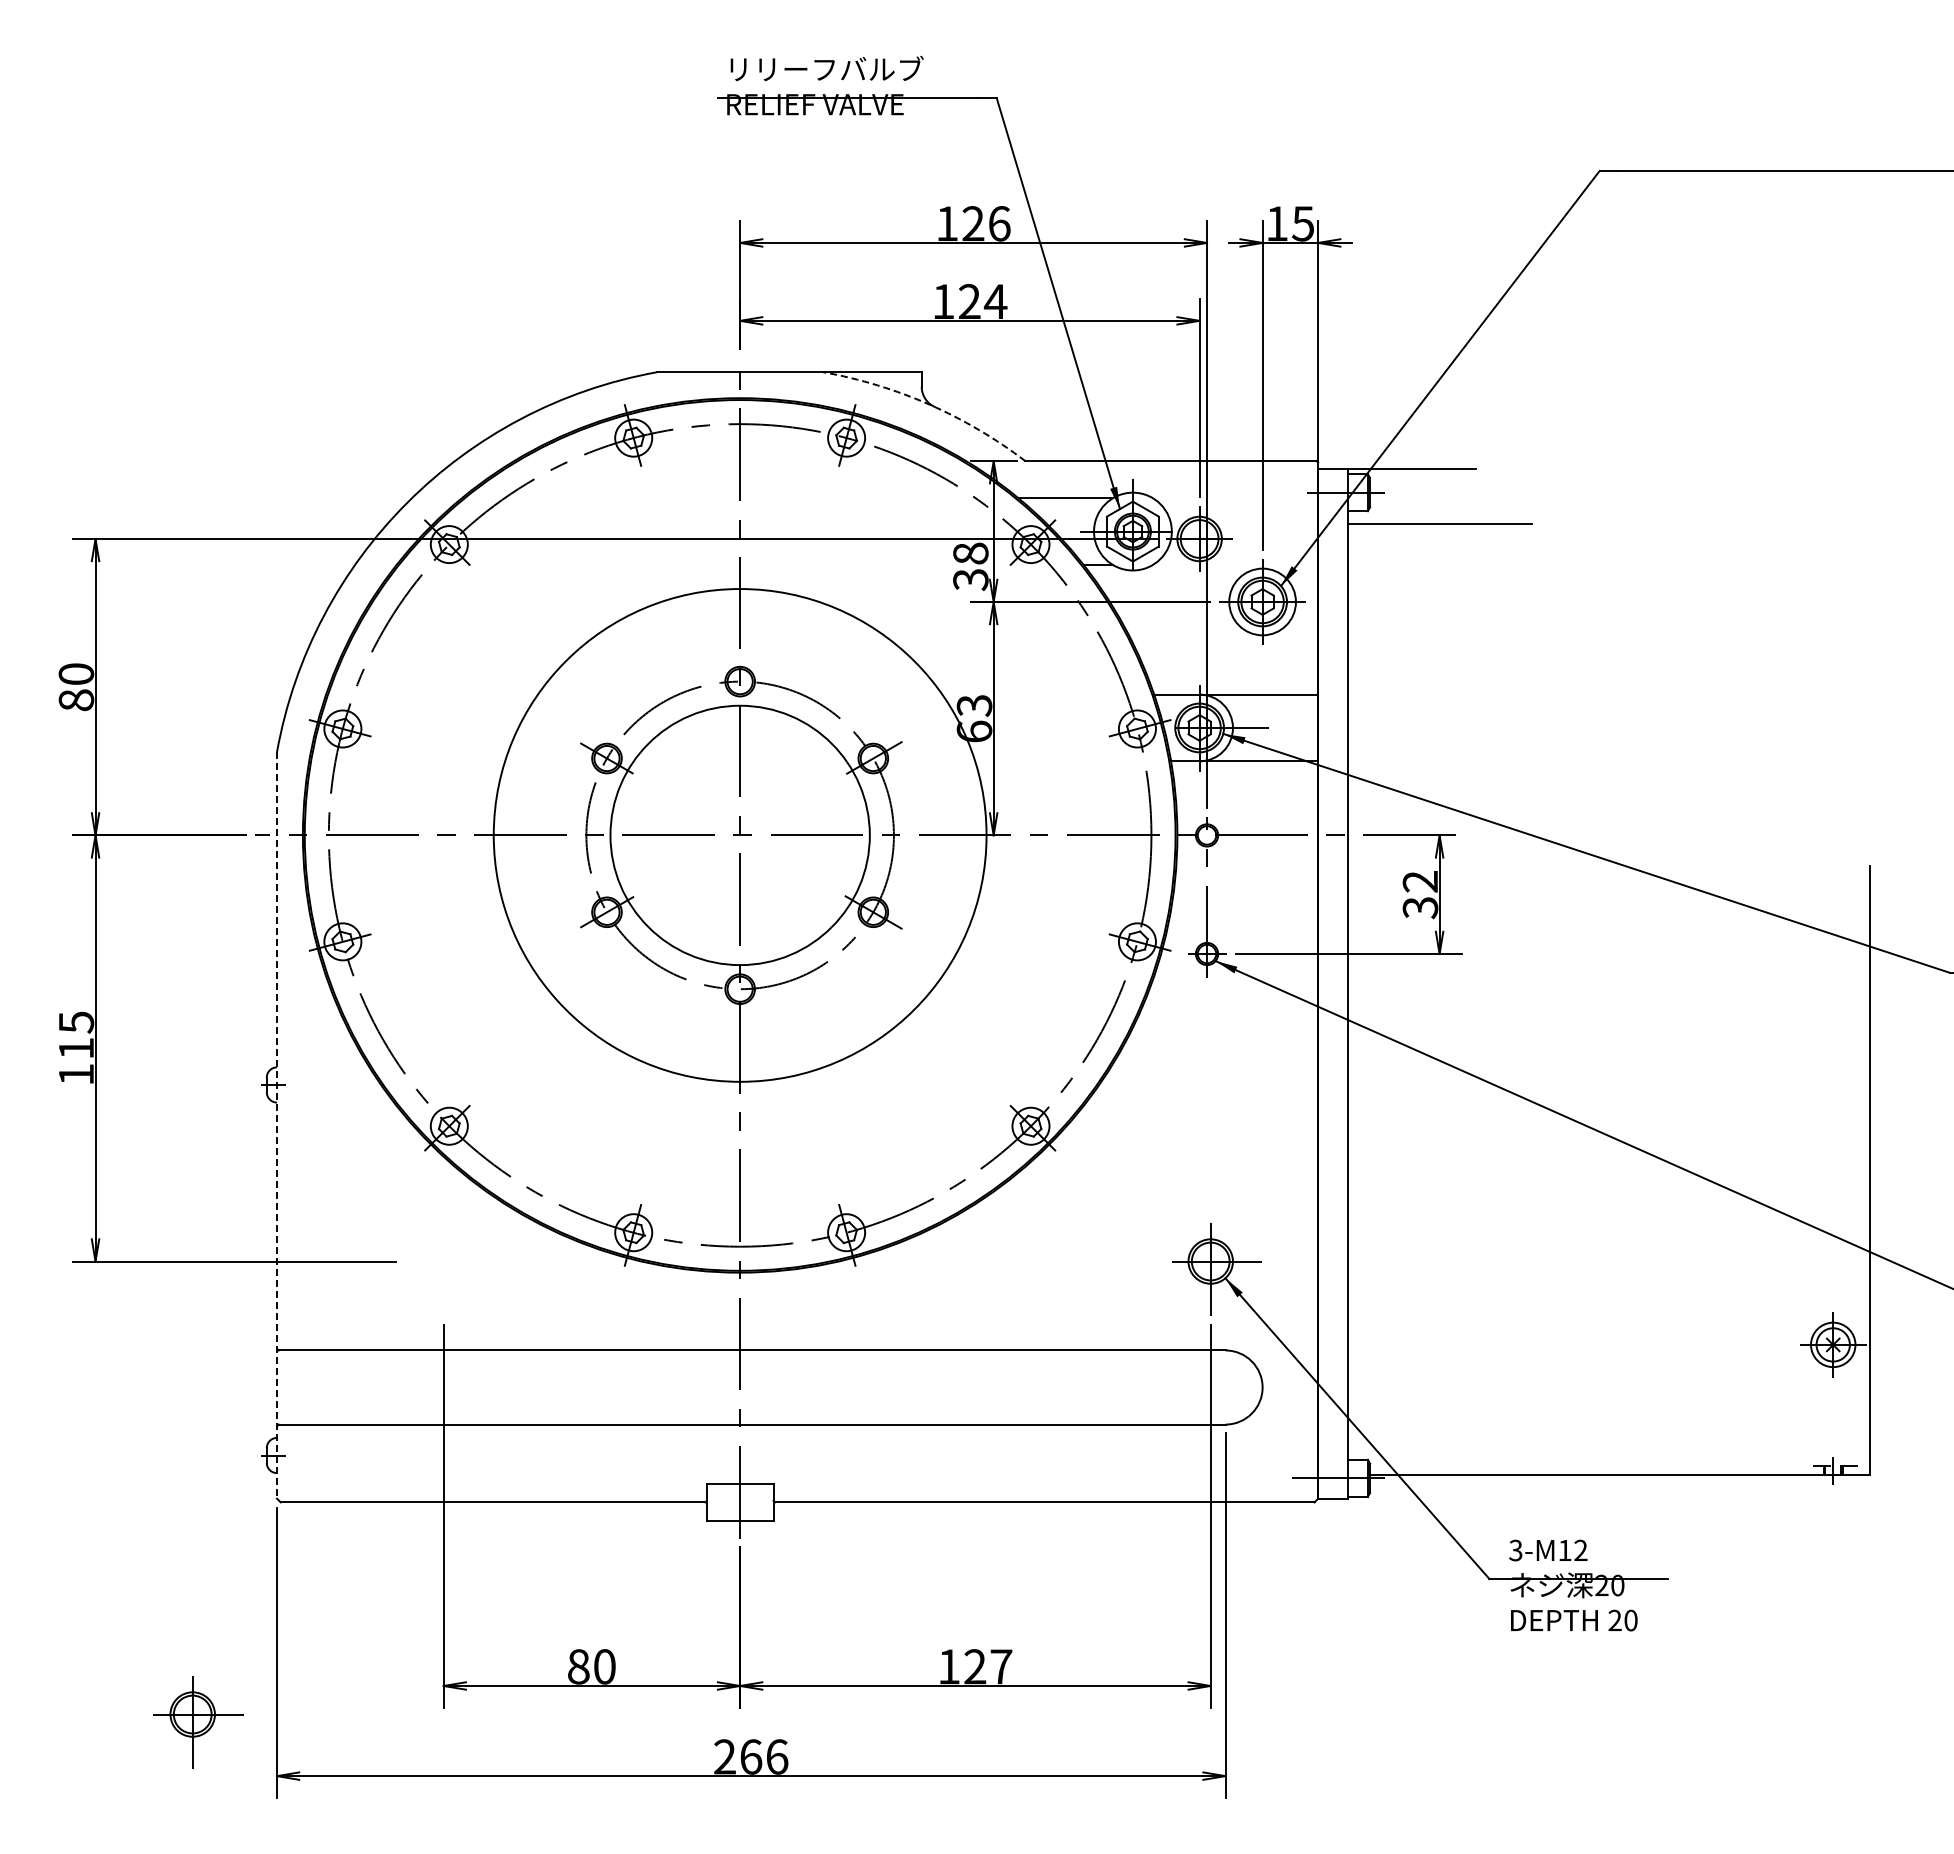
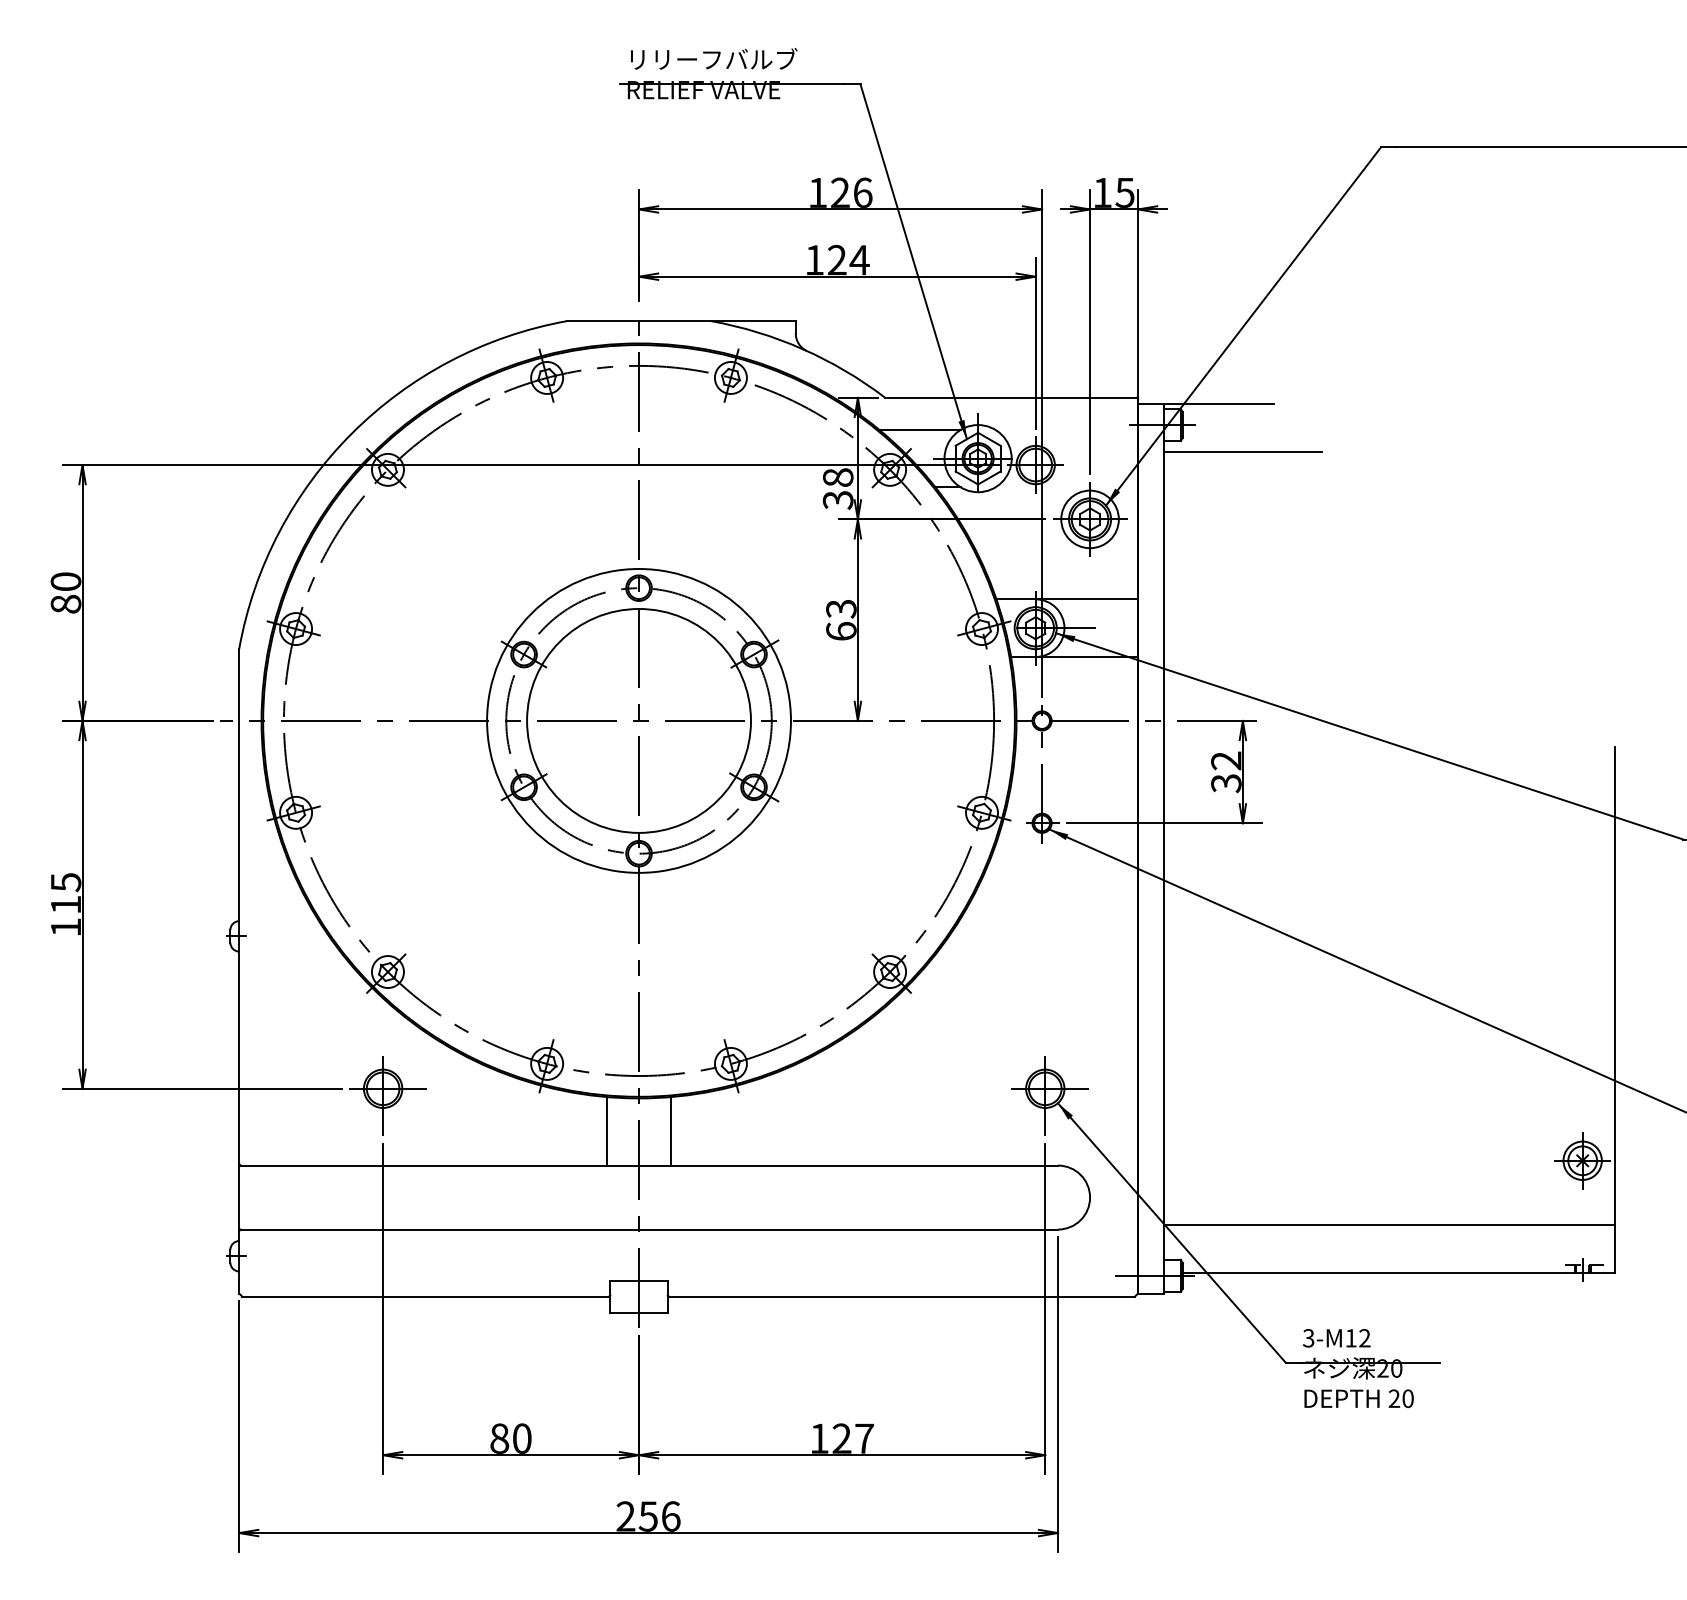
arc: (929, 404) -> (802, 348), dashed -> solid
circle: (740, 835) -> (639, 721), size x0.71
line: (277, 1125) -> (239, 971), dashed -> solid
line: (703, 1310) -> (607, 1131), added
line: (777, 1310) -> (671, 1131), added
line: (1608, 1419) -> (1388, 1225), added
part: (198, 1722) -> (388, 1095), moved
text: (750, 1756) -> (647, 1516), 266 -> 256

